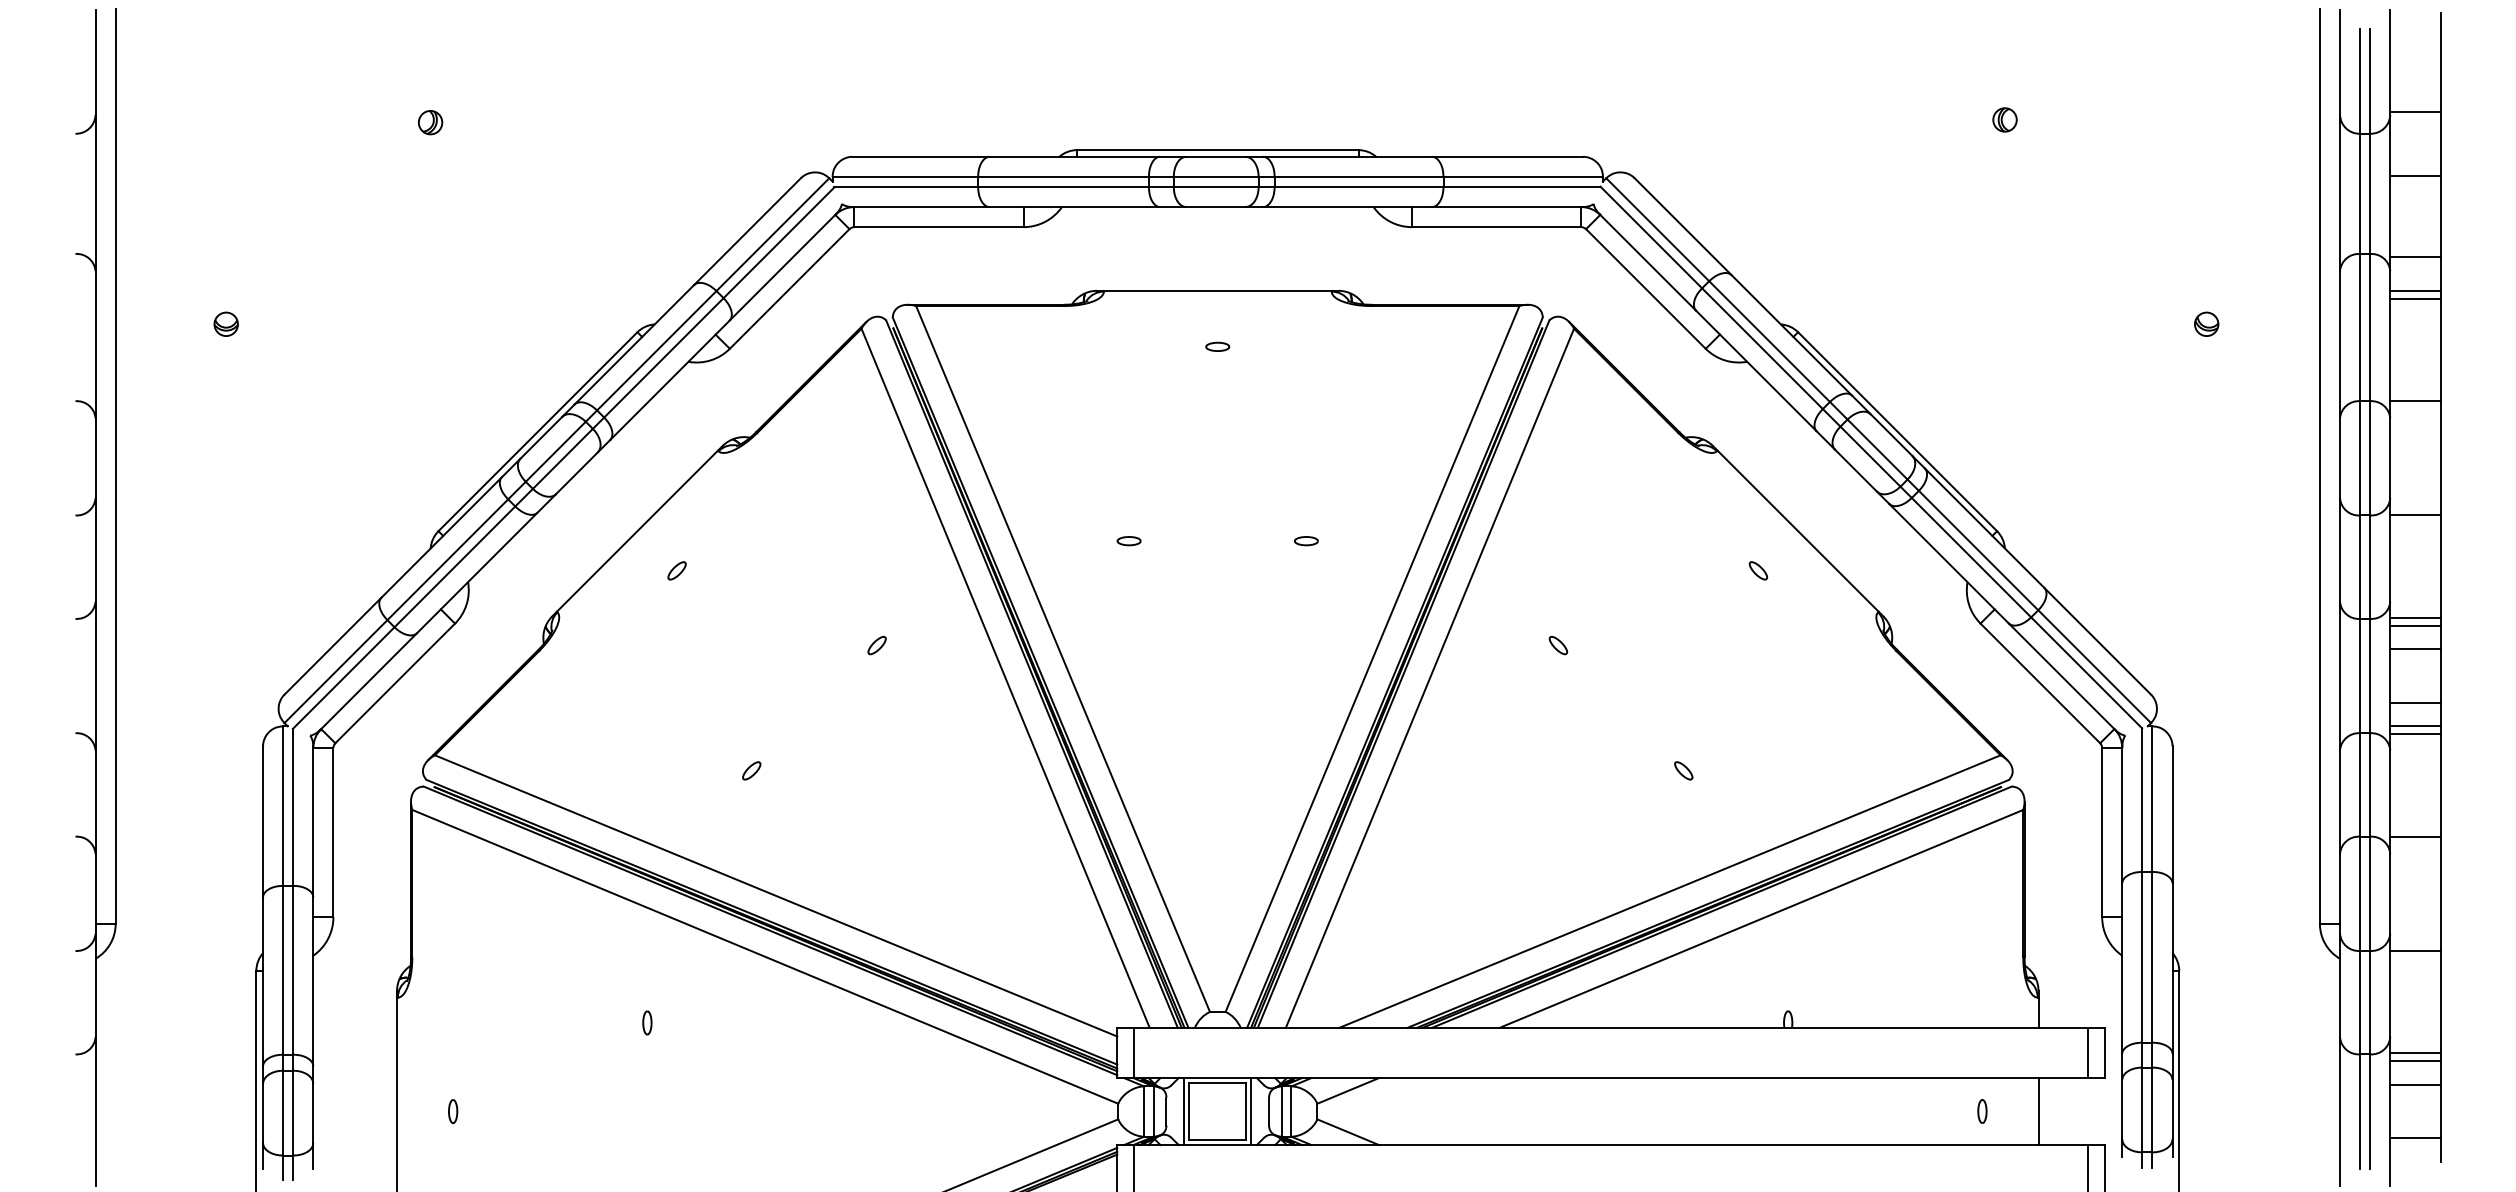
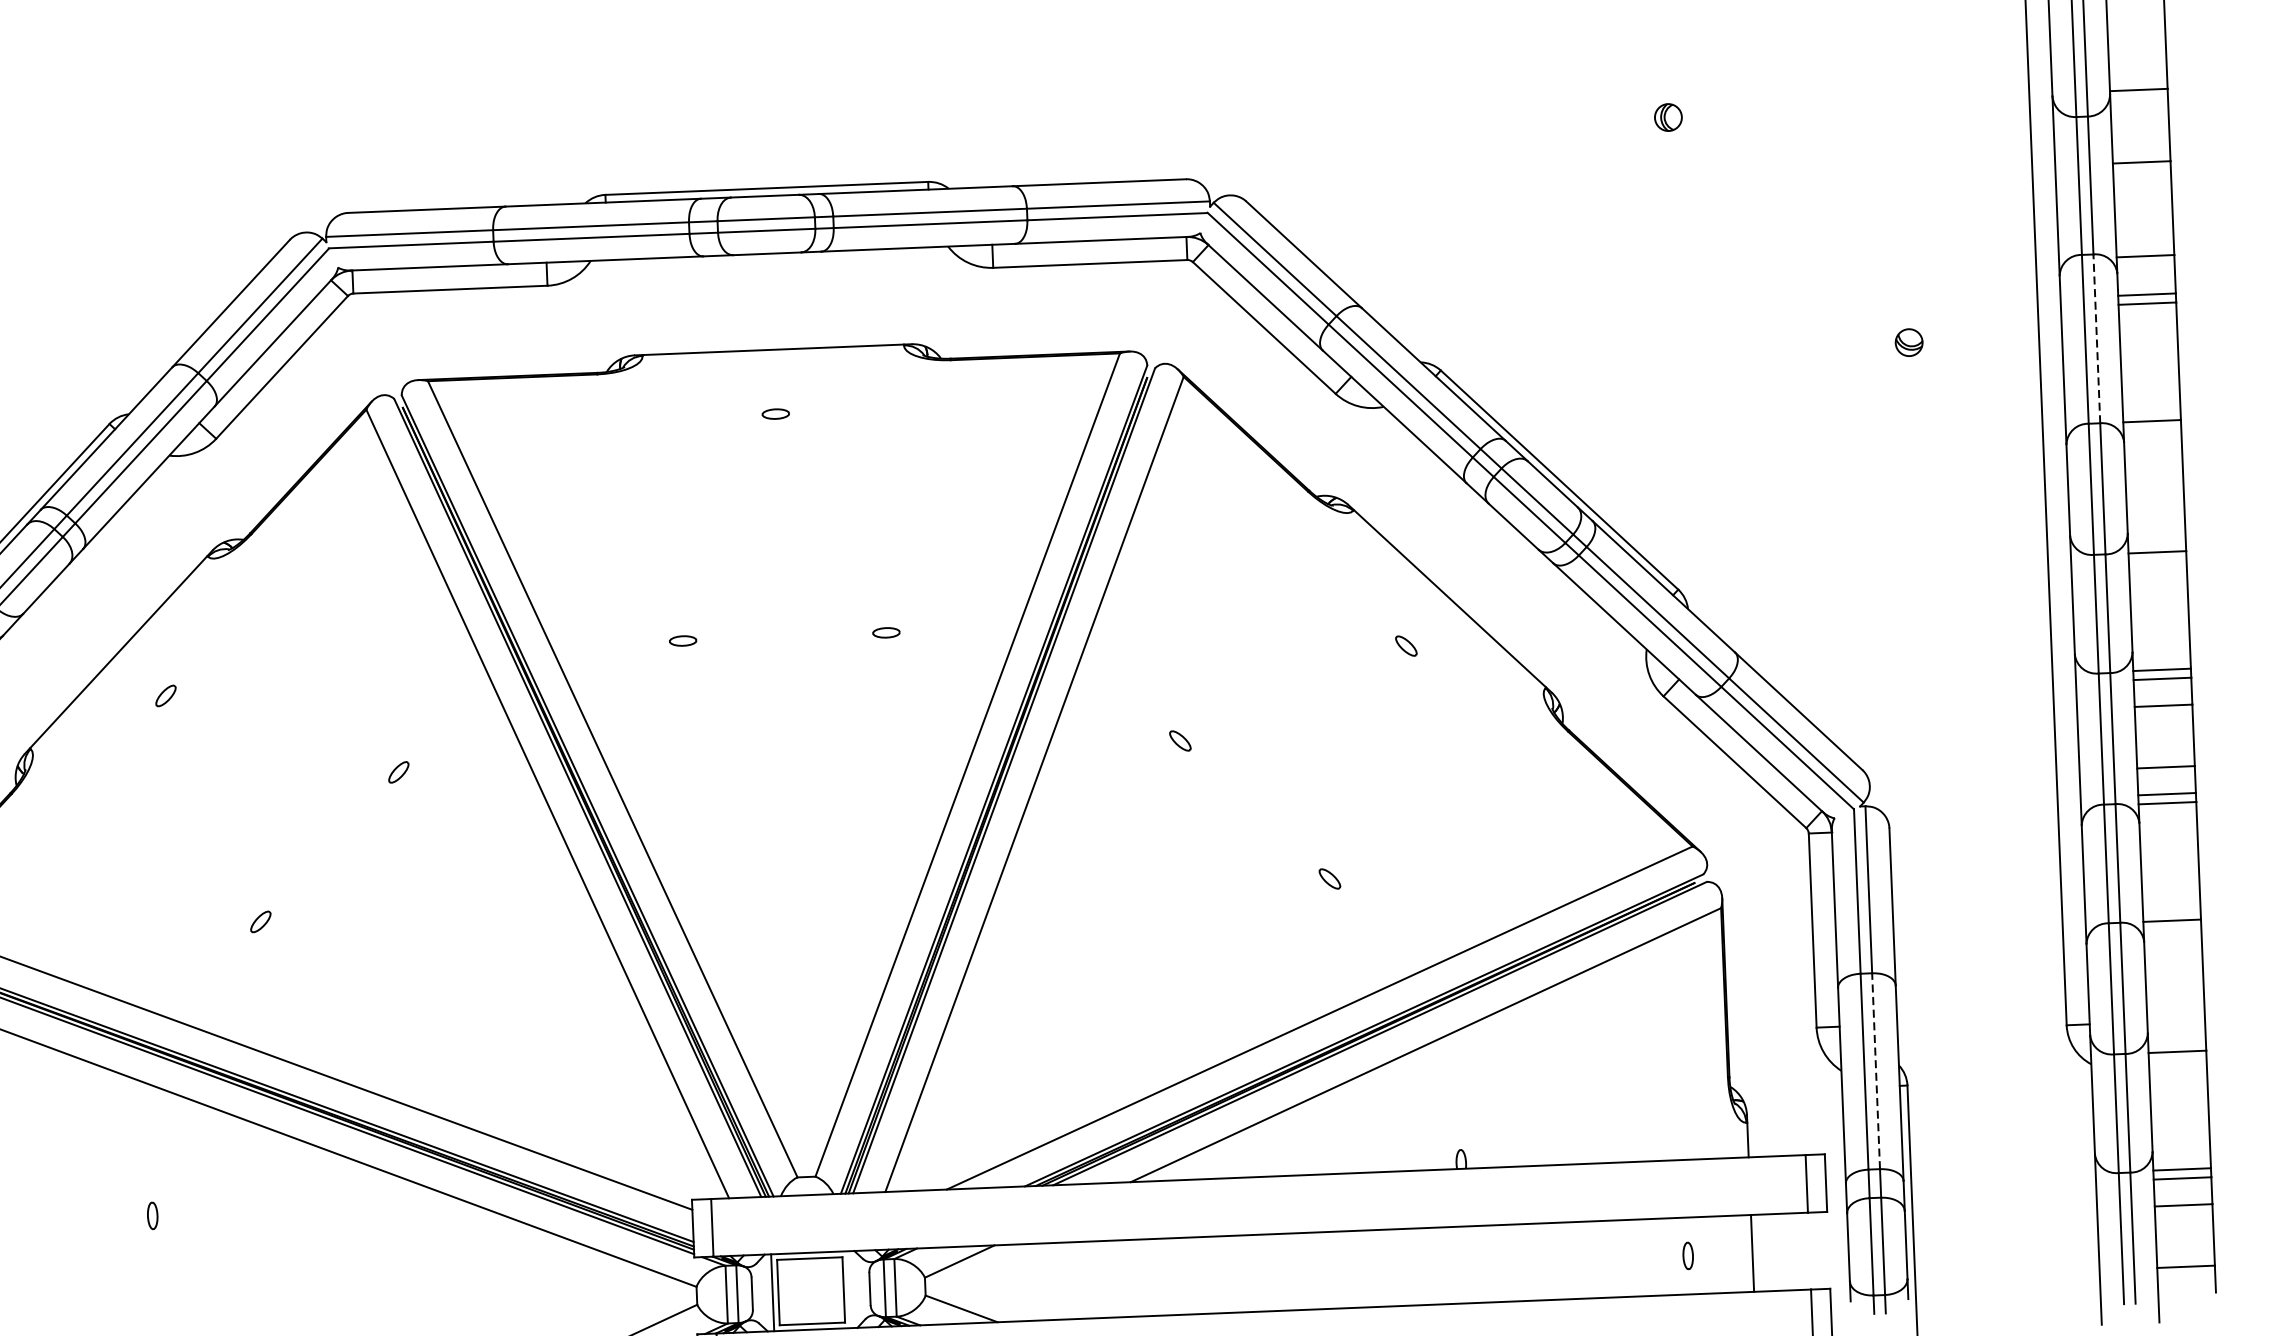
line: (2370, 327) -> (2097, 338), solid -> dashed
line: (2152, 956) -> (1876, 1070), solid -> dashed
line: (1251, 1111) -> (849, 1289), removed

